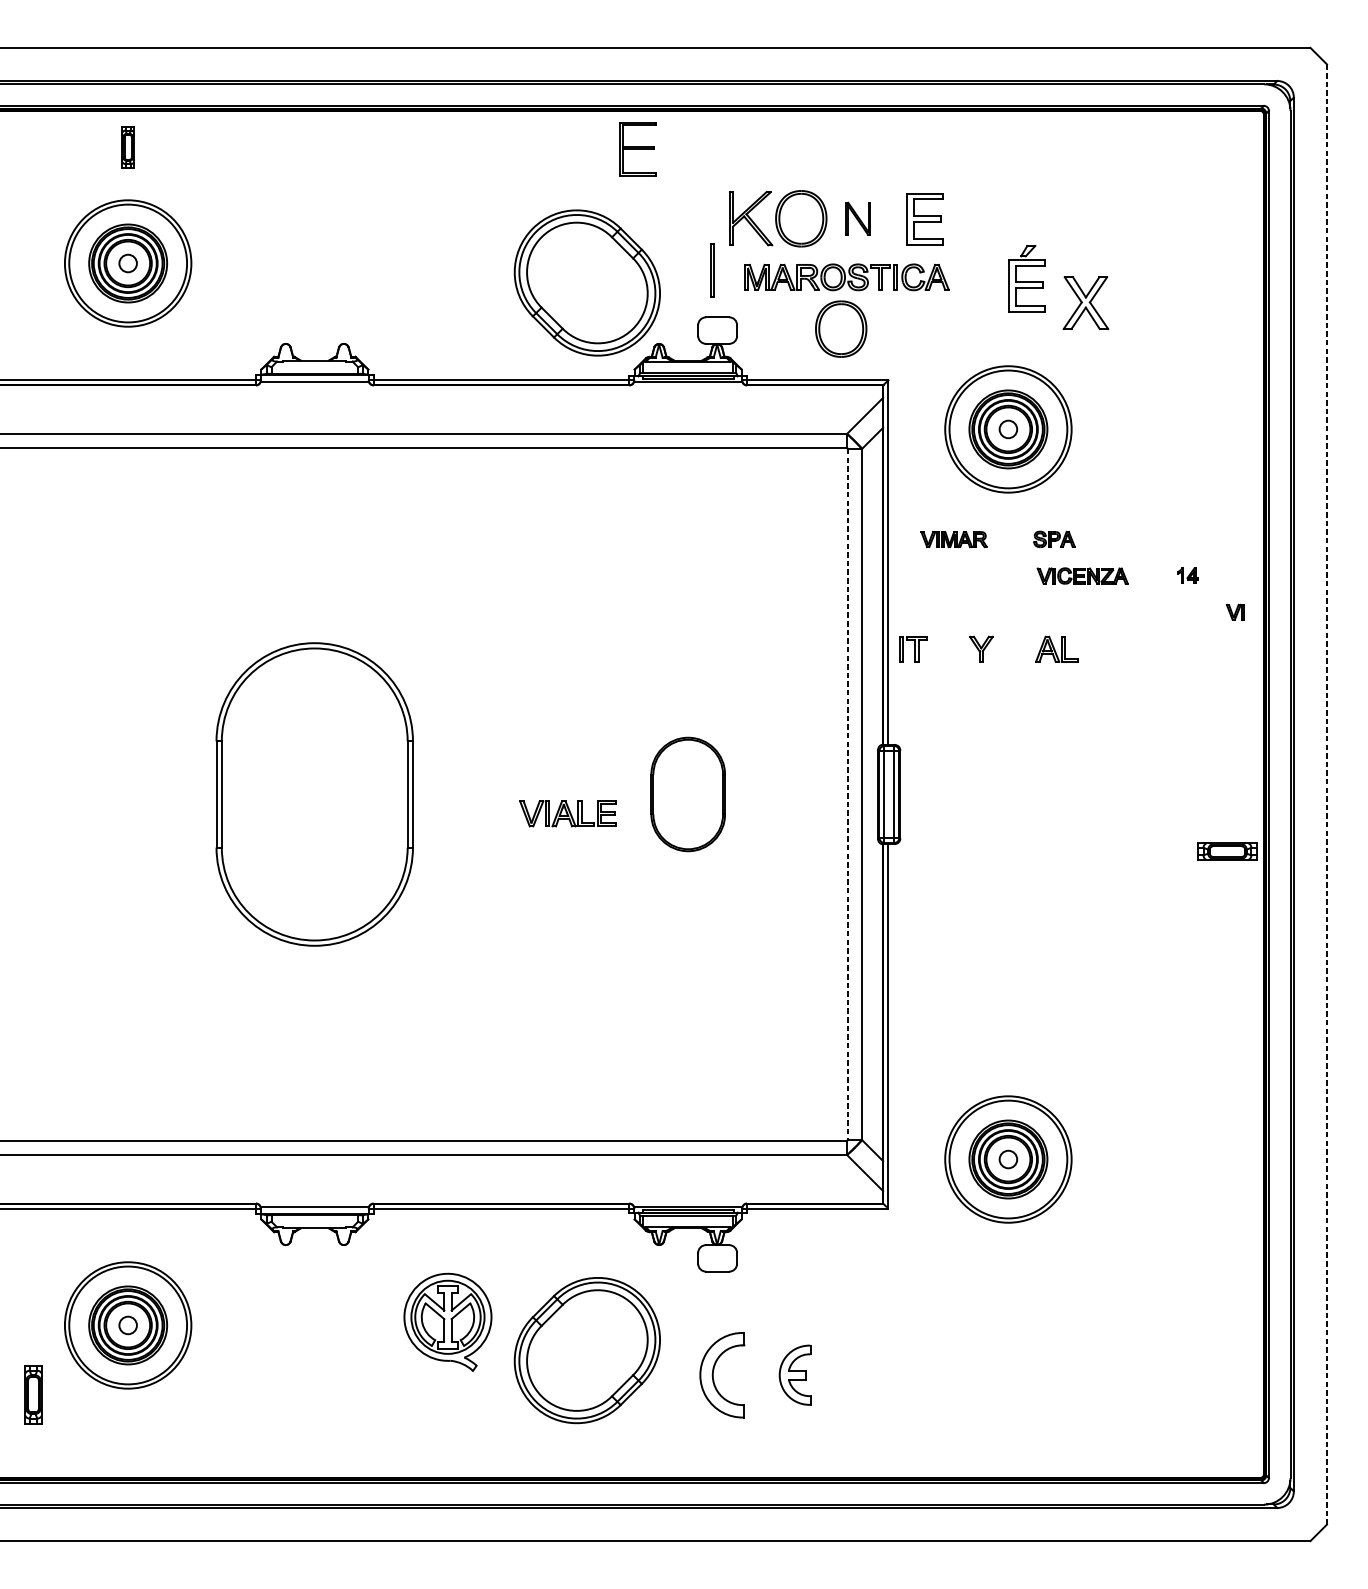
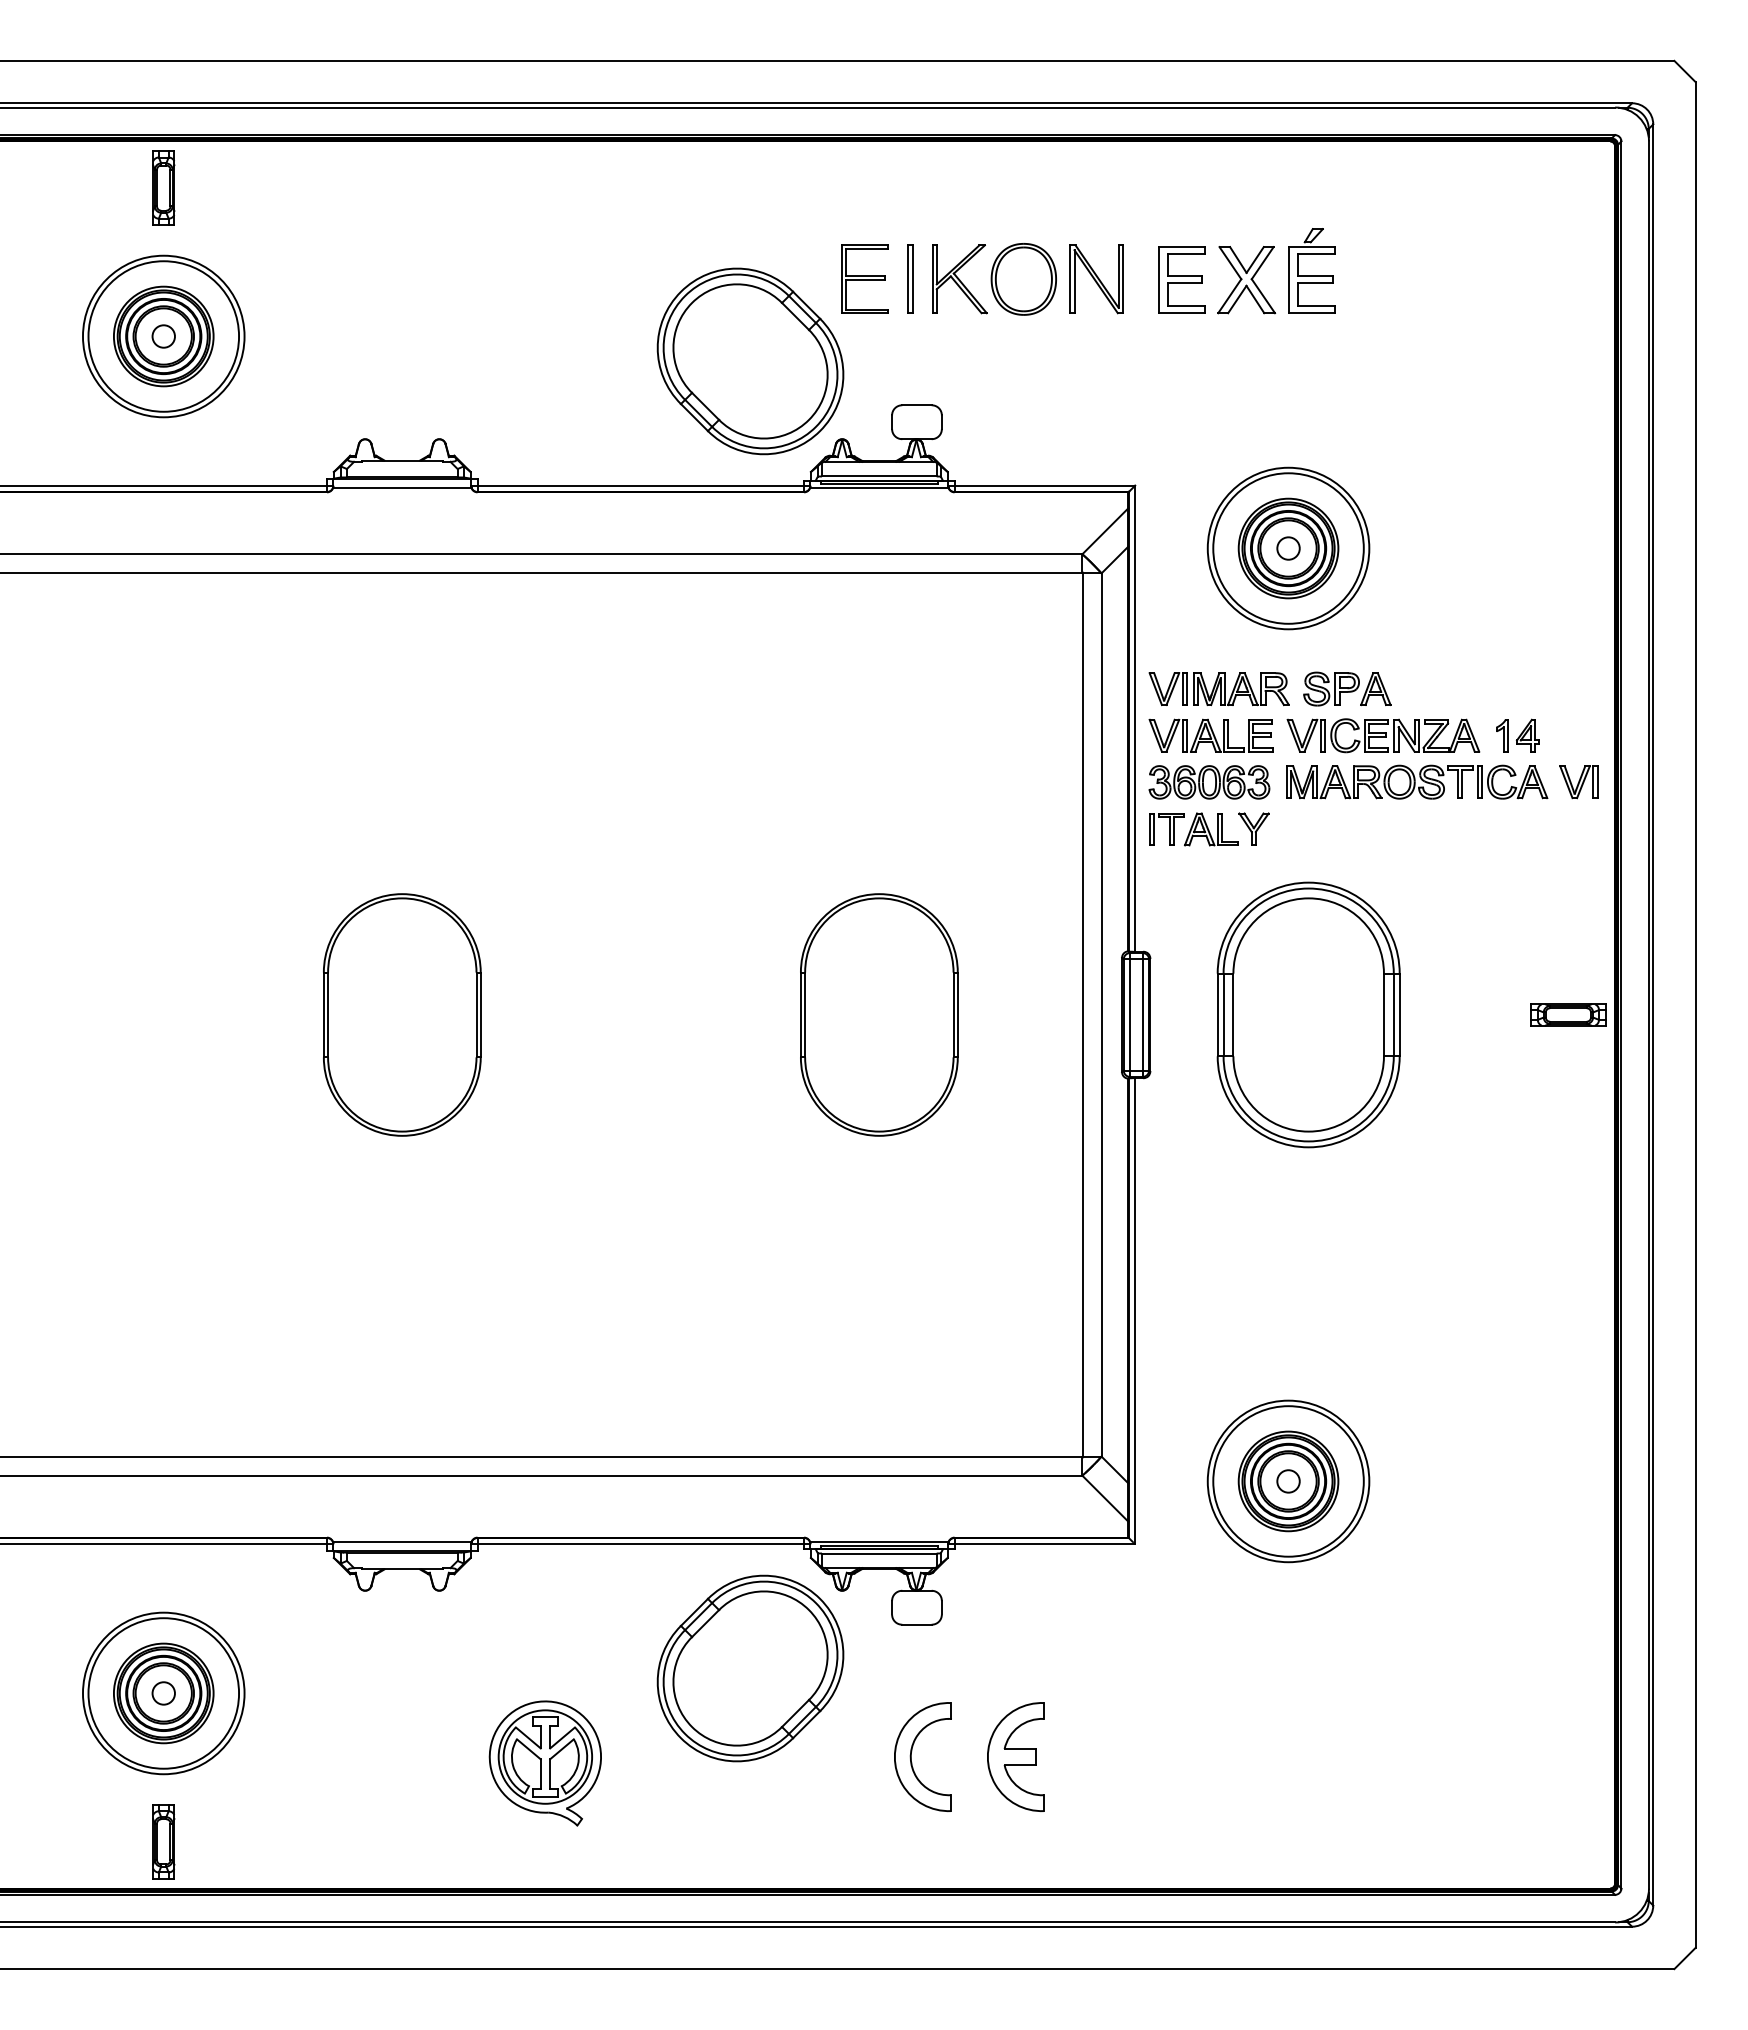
part: (127, 146) -> (163, 187), size x1.43
part: (637, 148) -> (864, 278), moved
part: (858, 218) -> (1096, 279), size x1.67
part: (712, 269) -> (910, 278), moved
part: (847, 276) -> (1417, 781), moved
part: (1026, 278) -> (1311, 270), moved
part: (1085, 303) -> (1246, 280), moved
part: (840, 329) -> (1074, 420), removed
part: (1054, 538) -> (1347, 688), size x1.67
part: (953, 539) -> (1218, 689), size x1.67
part: (1082, 575) -> (1383, 735), size x1.67
part: (1187, 575) -> (1517, 735), size x1.67
part: (946, 612) -> (1209, 782), added
part: (1235, 612) -> (1578, 782), size x1.67
part: (1056, 649) -> (1211, 829), moved
part: (315, 794) -> (402, 1014), size x0.62
part: (688, 794) -> (879, 1014), size x1.67
line: (847, 794) -> (1083, 1014), dashed -> solid
part: (1024, 794) -> (1308, 1014), added
line: (1326, 794) -> (1695, 1015), dashed -> solid
part: (567, 813) -> (1210, 735), moved
part: (1227, 851) -> (1568, 1014), moved
part: (447, 1322) -> (544, 1763), moved
part: (587, 1350) -> (750, 1668), moved
part: (794, 1374) -> (1015, 1756), size x1.43
part: (33, 1394) -> (163, 1841), moved

